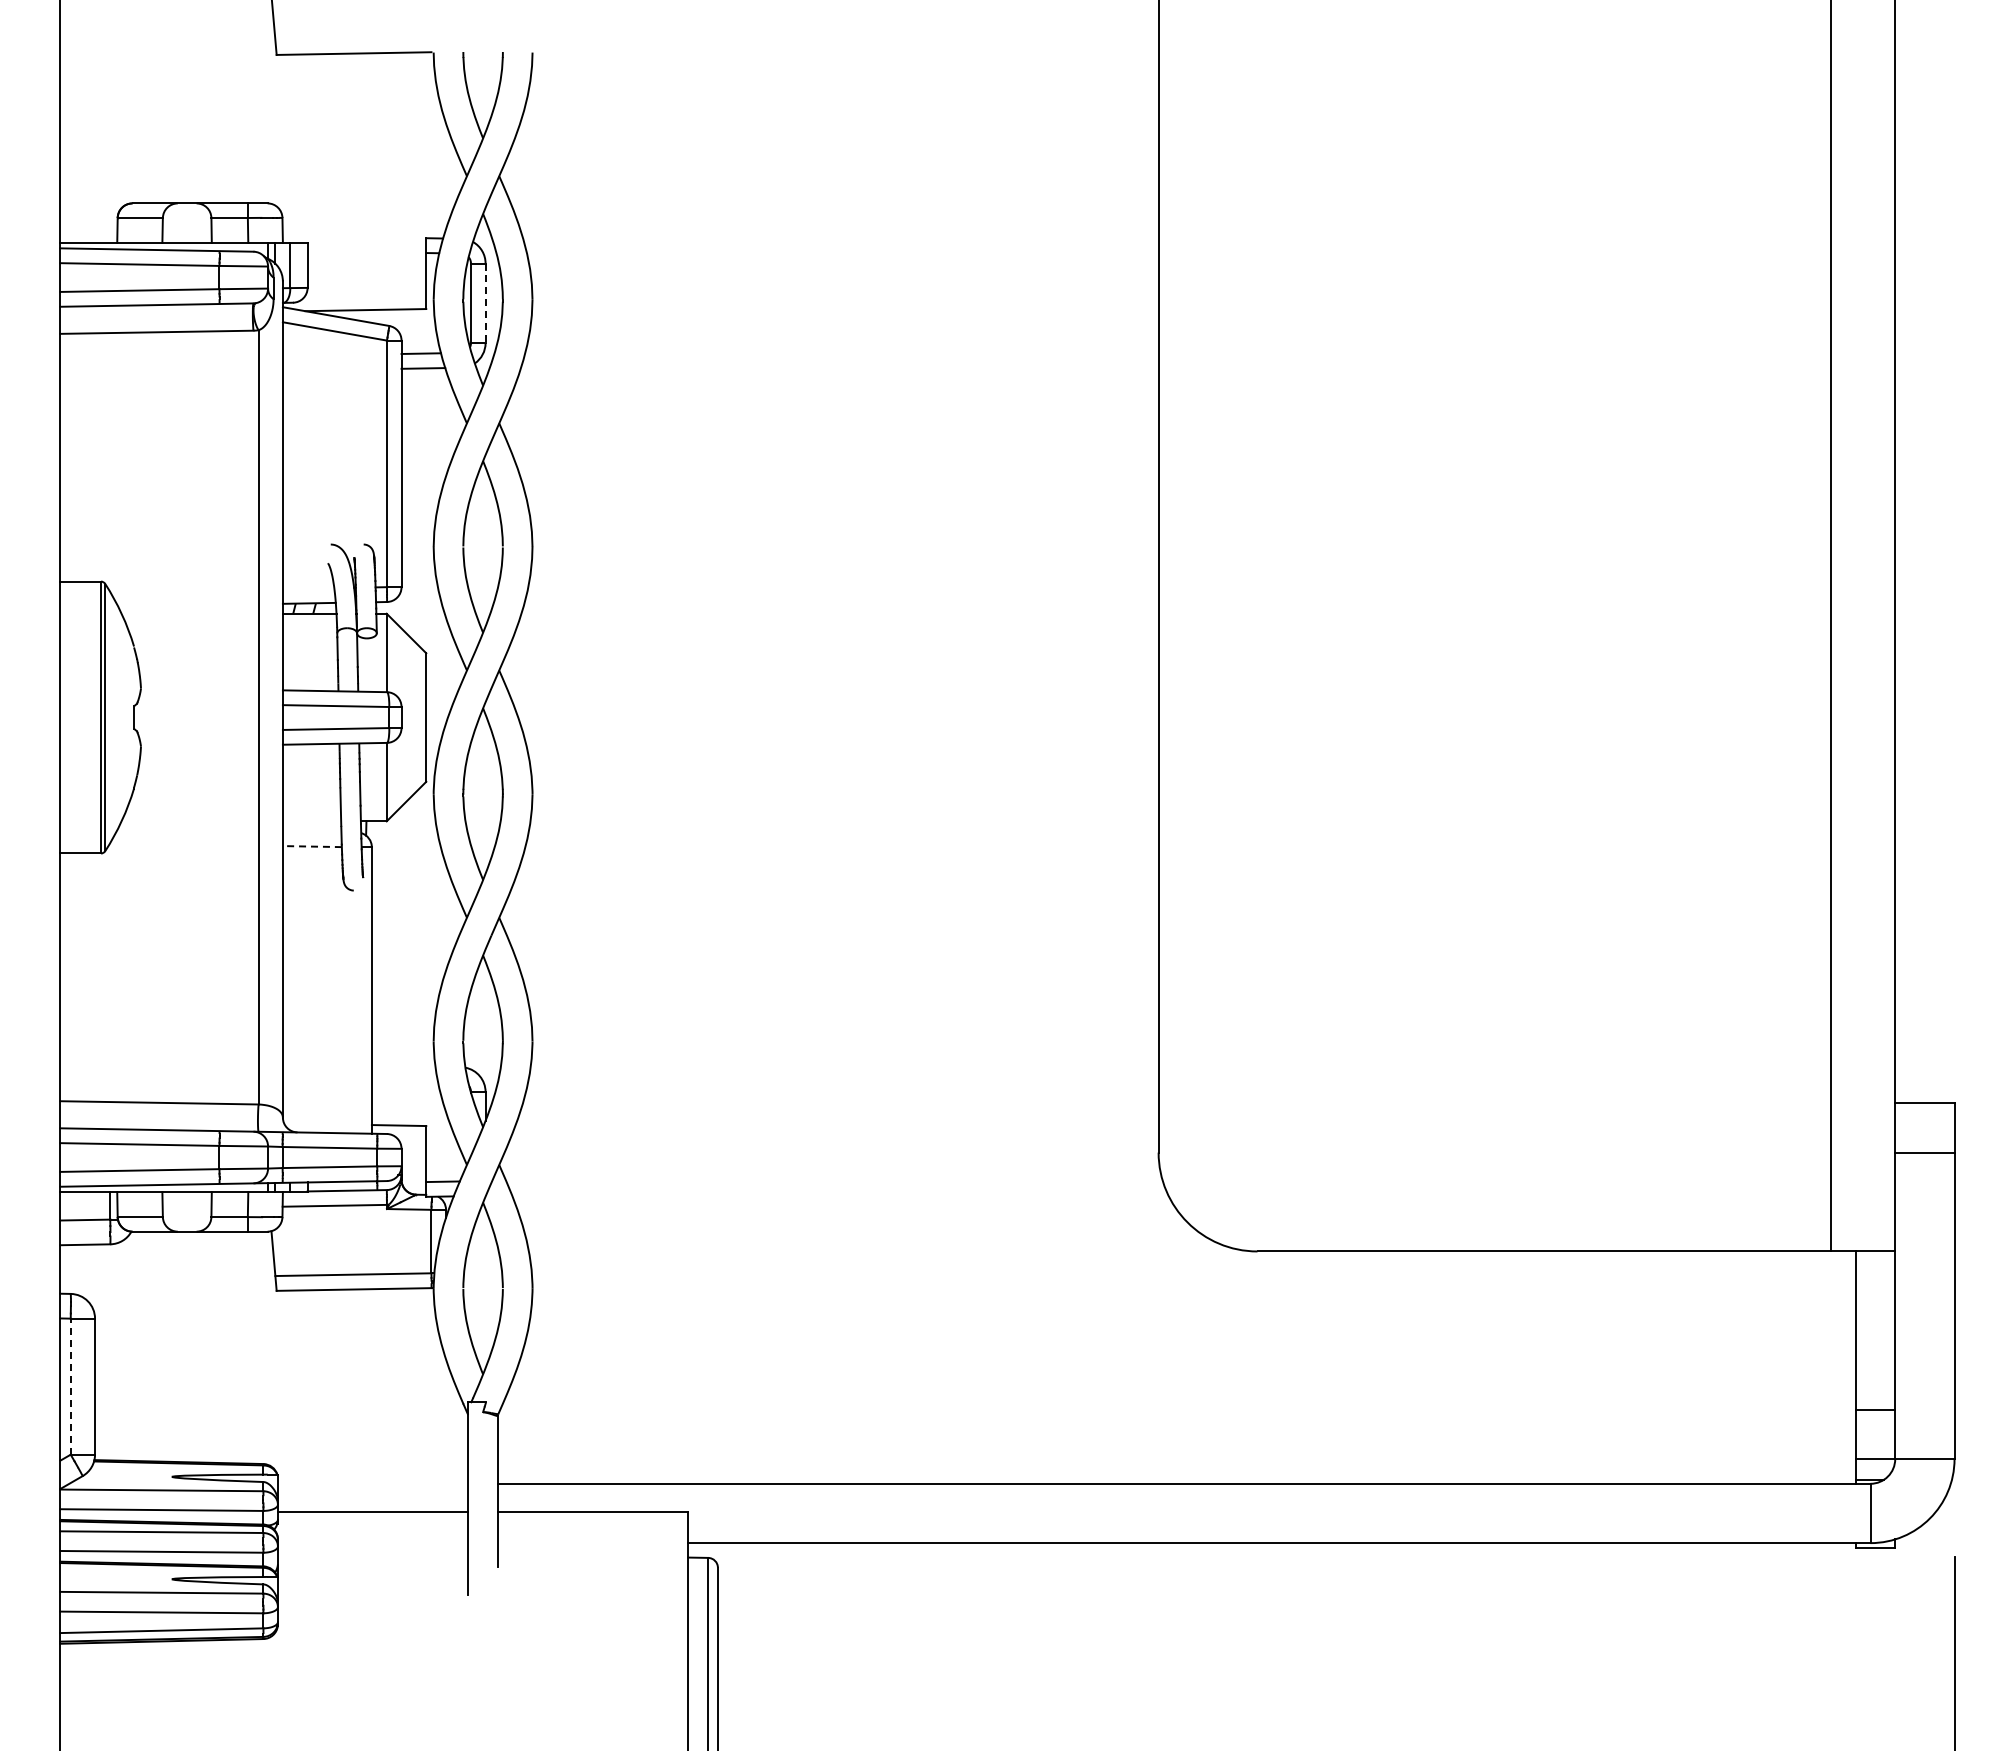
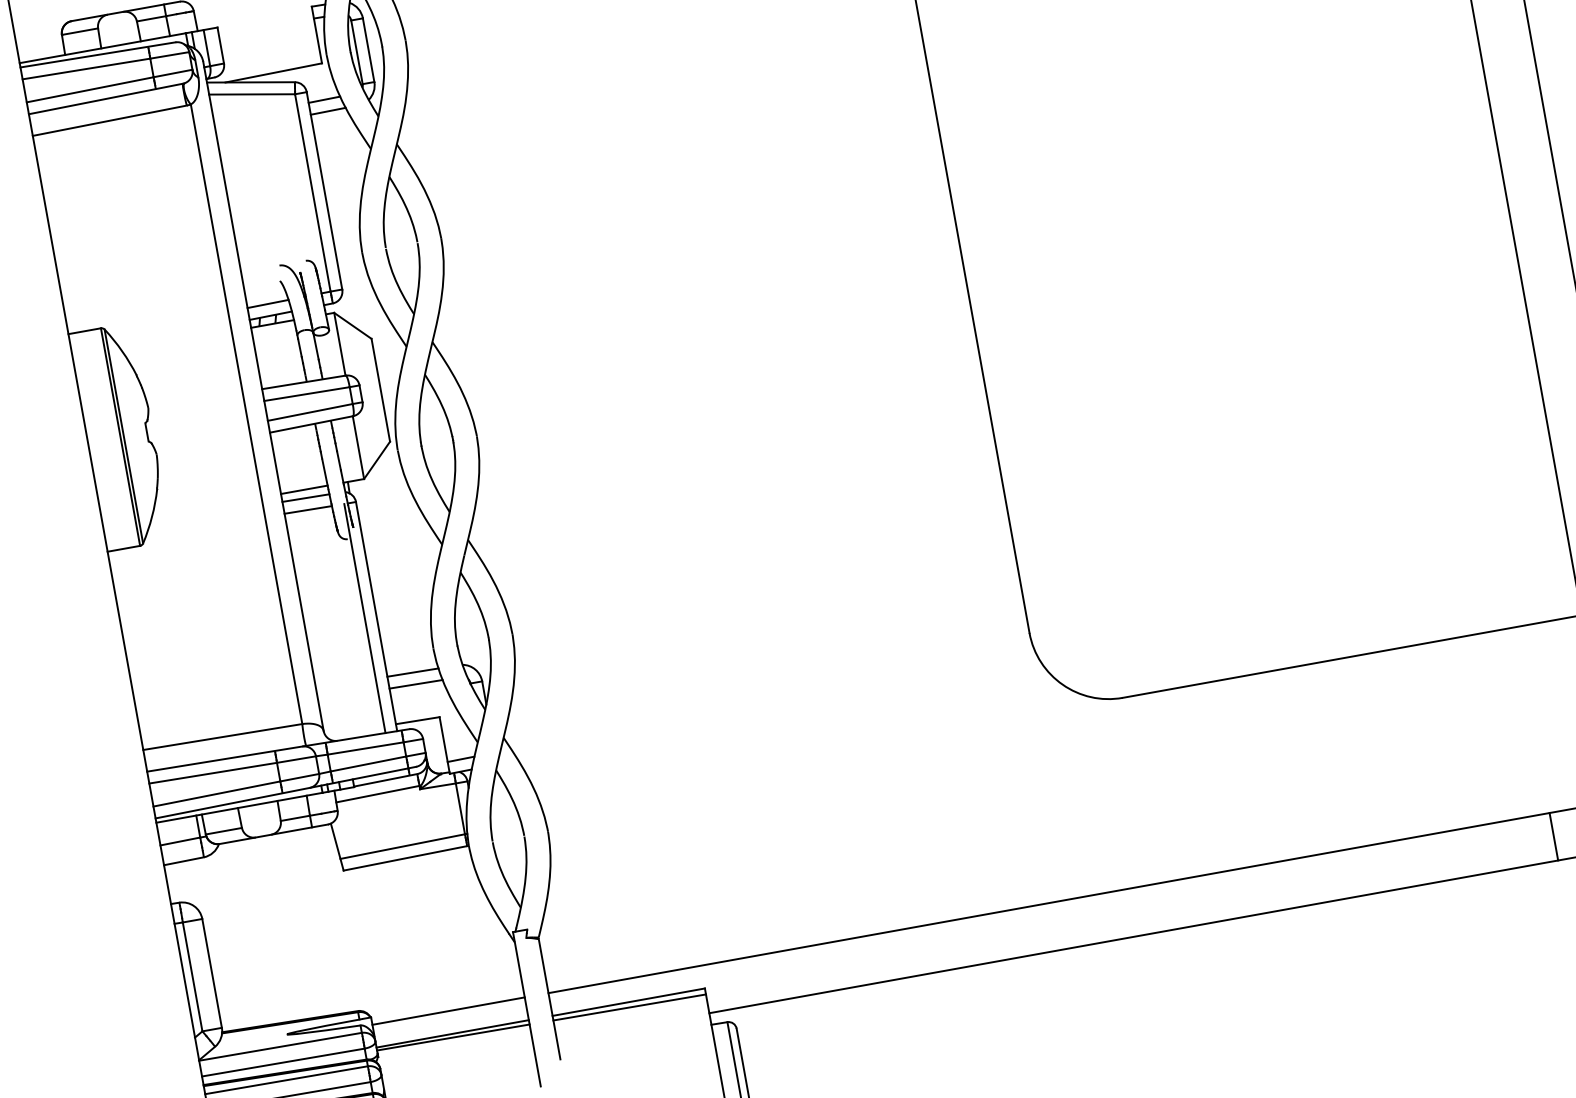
line: (485, 303) -> (368, 50), dashed -> solid
line: (308, 588) -> (267, 303), added
line: (311, 821) -> (303, 489), added
line: (311, 831) -> (305, 497), added
line: (311, 846) -> (307, 509), dashed -> solid
line: (357, 990) -> (365, 618), added
line: (403, 1065) -> (412, 671), added
line: (404, 1080) -> (415, 683), added
line: (70, 1386) -> (192, 976), dashed -> solid
line: (372, 1483) -> (448, 1010), added
line: (1748, 1513) -> (1553, 836), added
line: (372, 1516) -> (452, 1037), added
line: (592, 1518) -> (629, 1007), added

